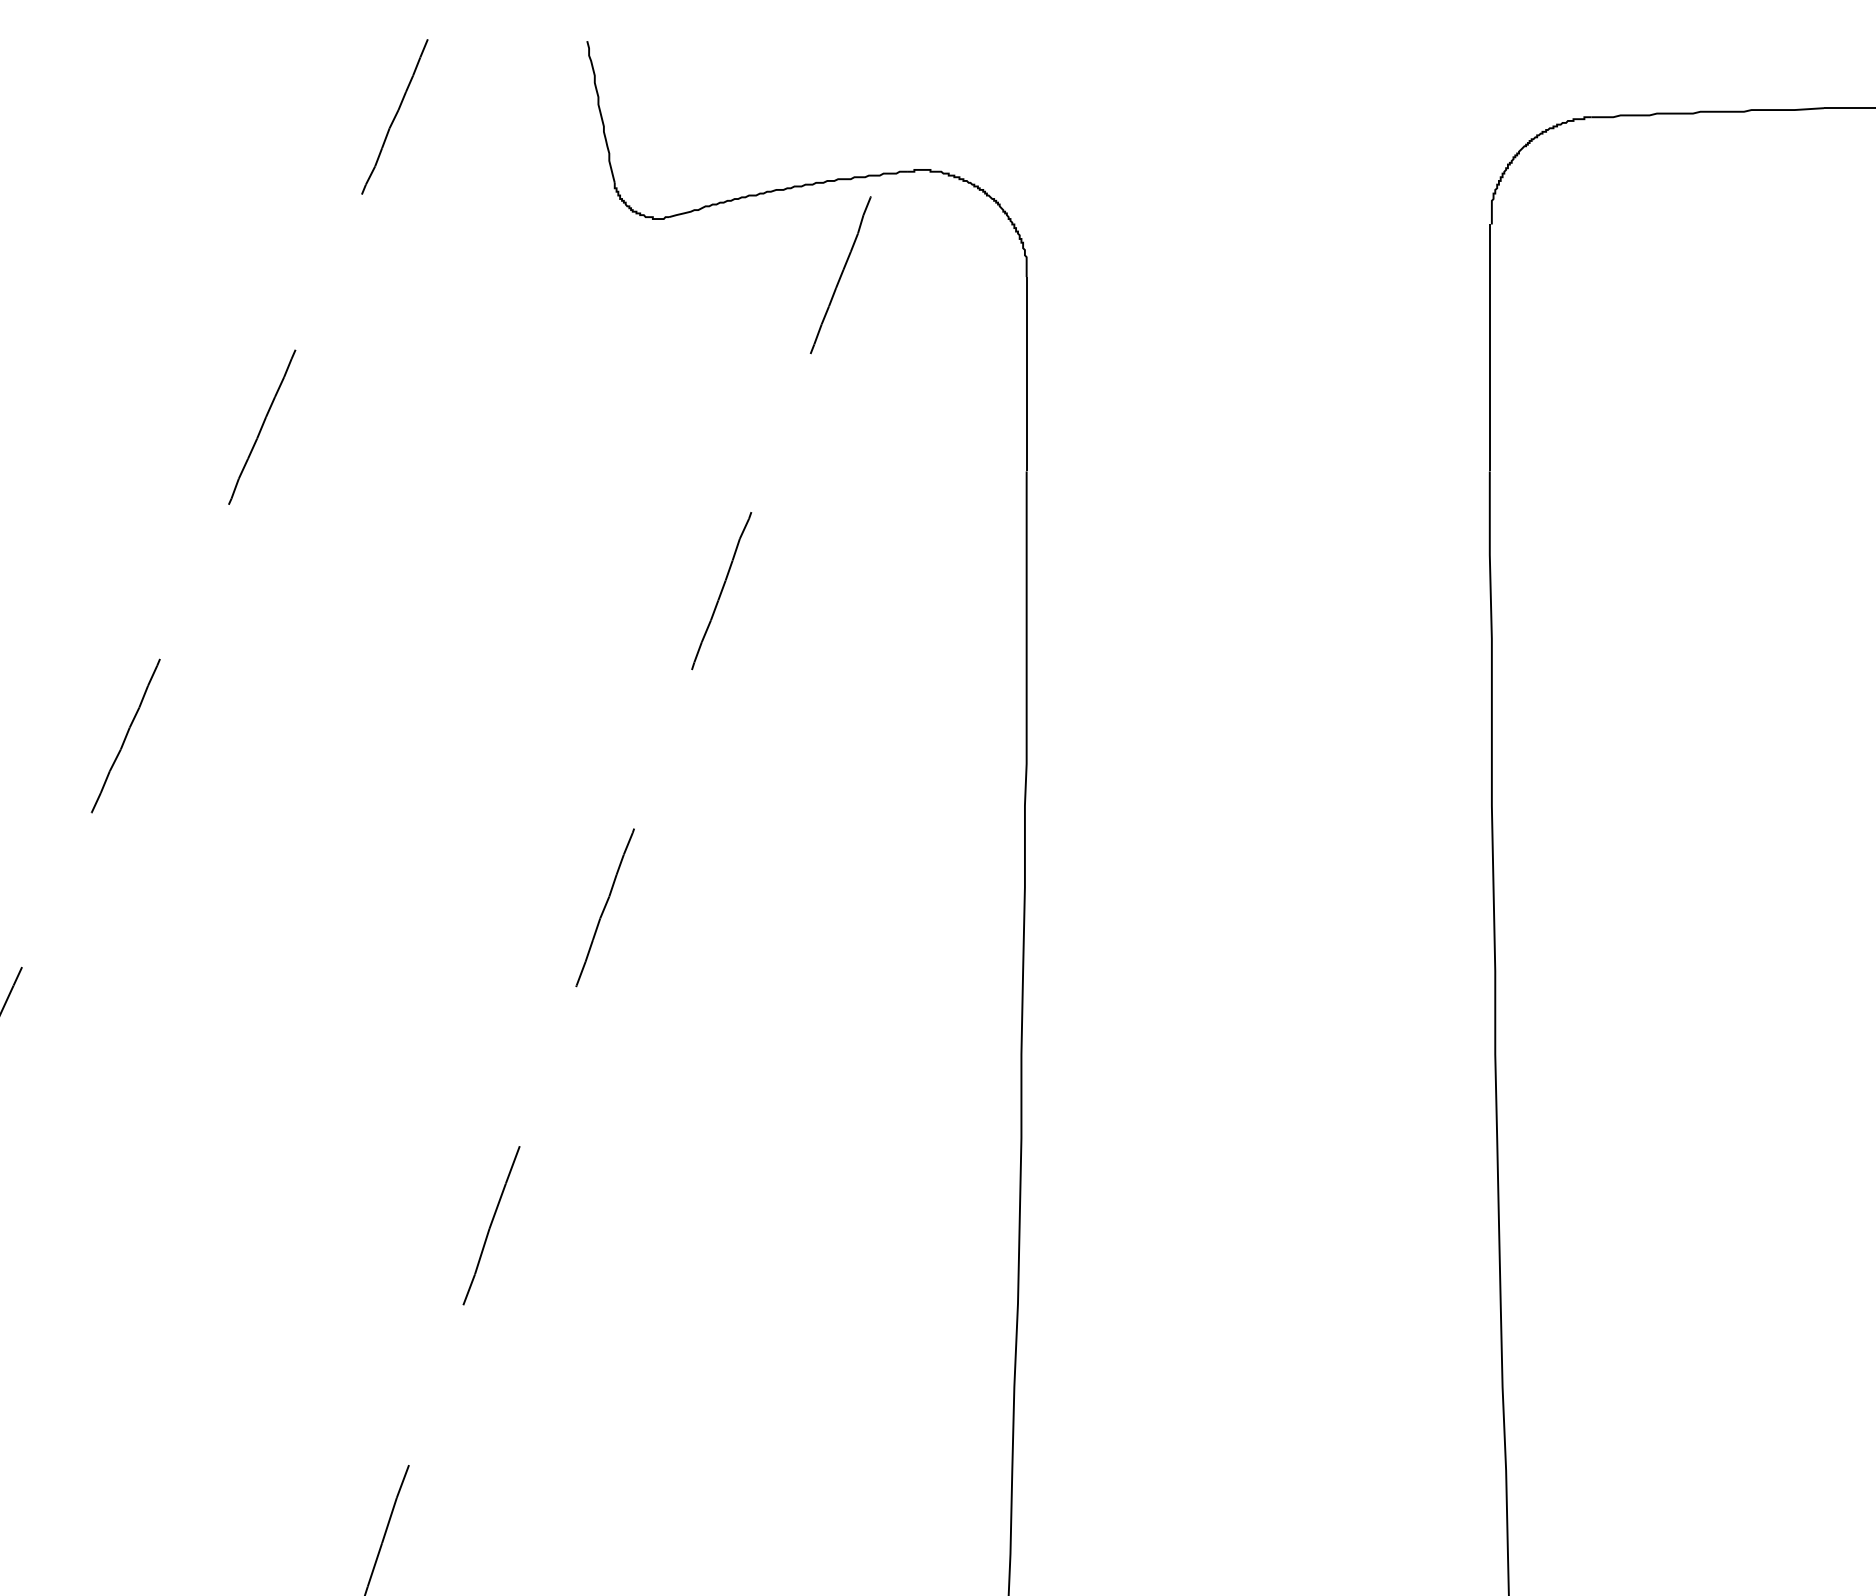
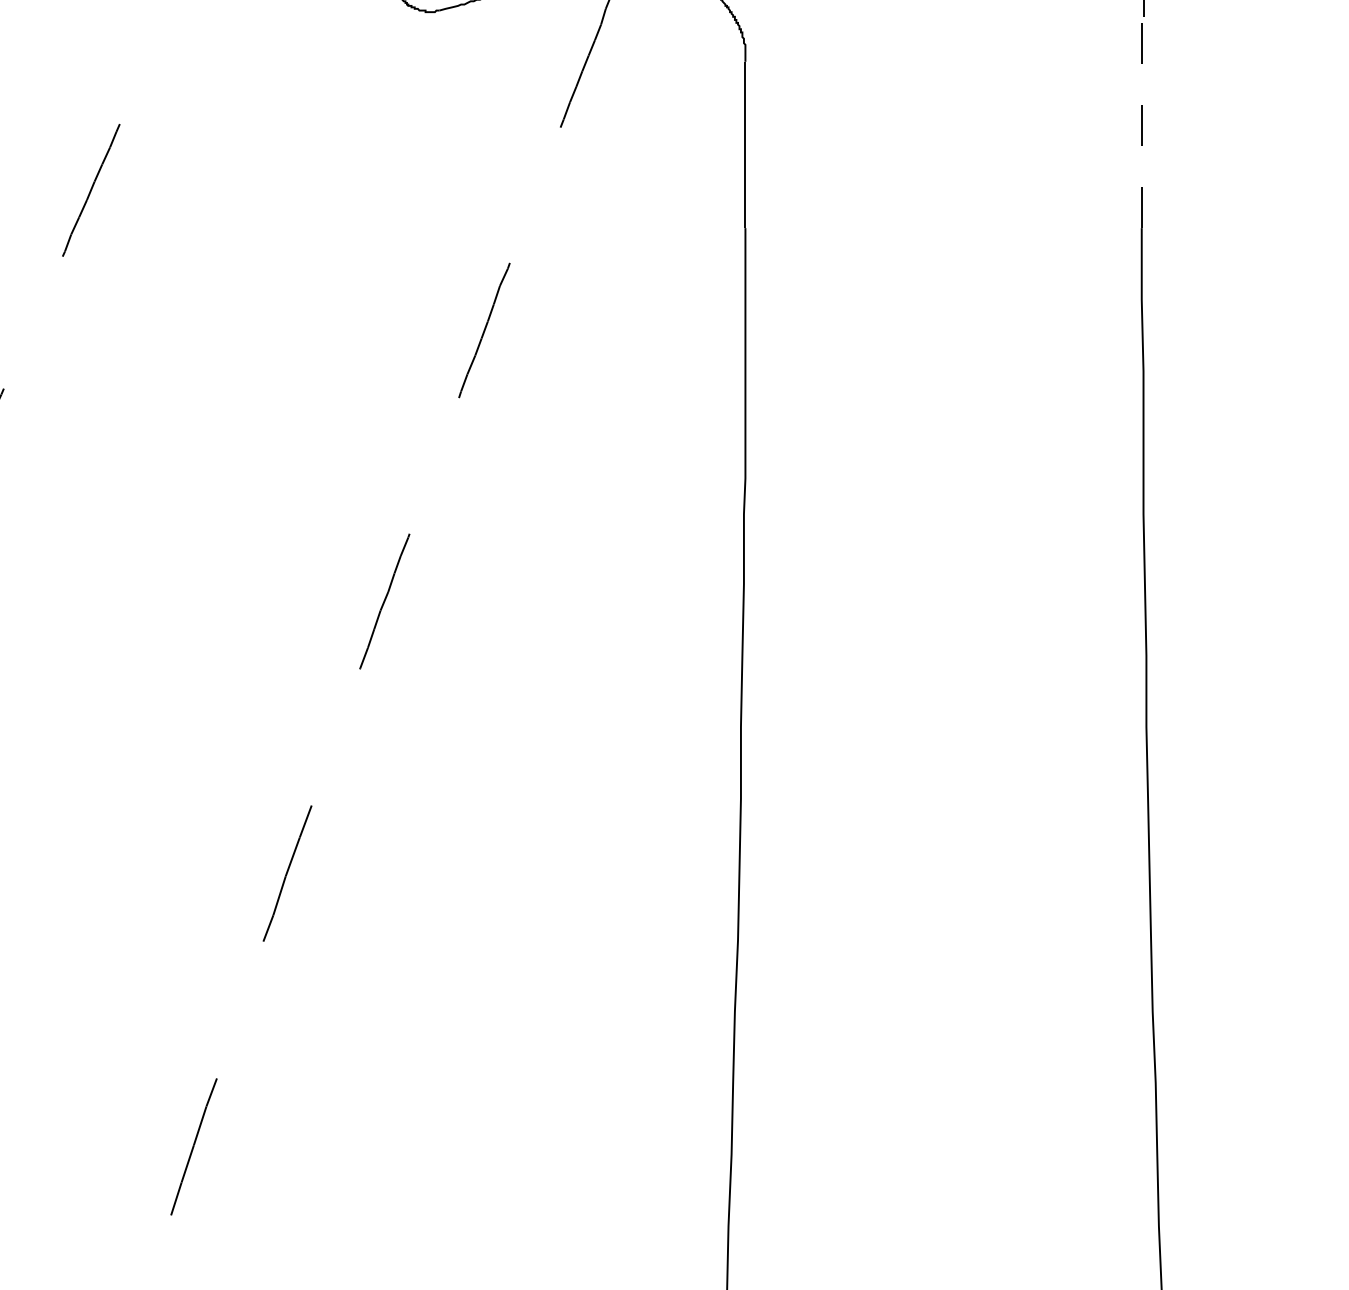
line: (1489, 347) -> (1141, 122), solid -> dashed

